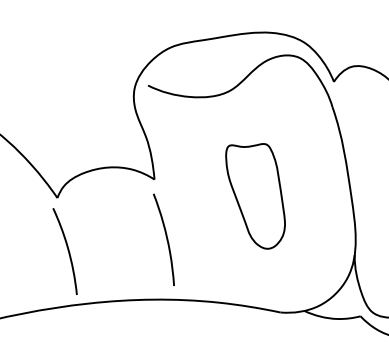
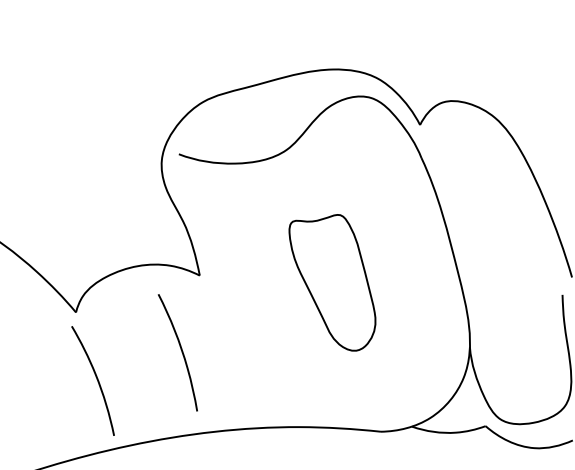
curve: (166, 239) -> (181, 352), moved

